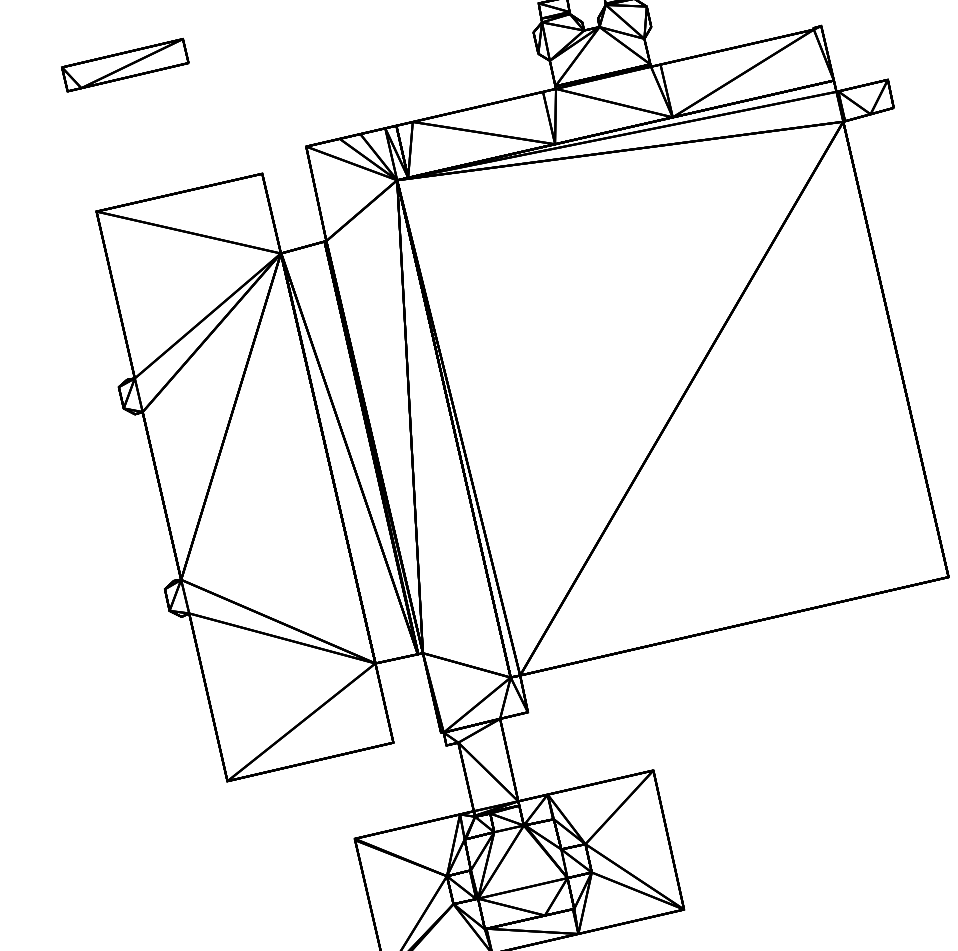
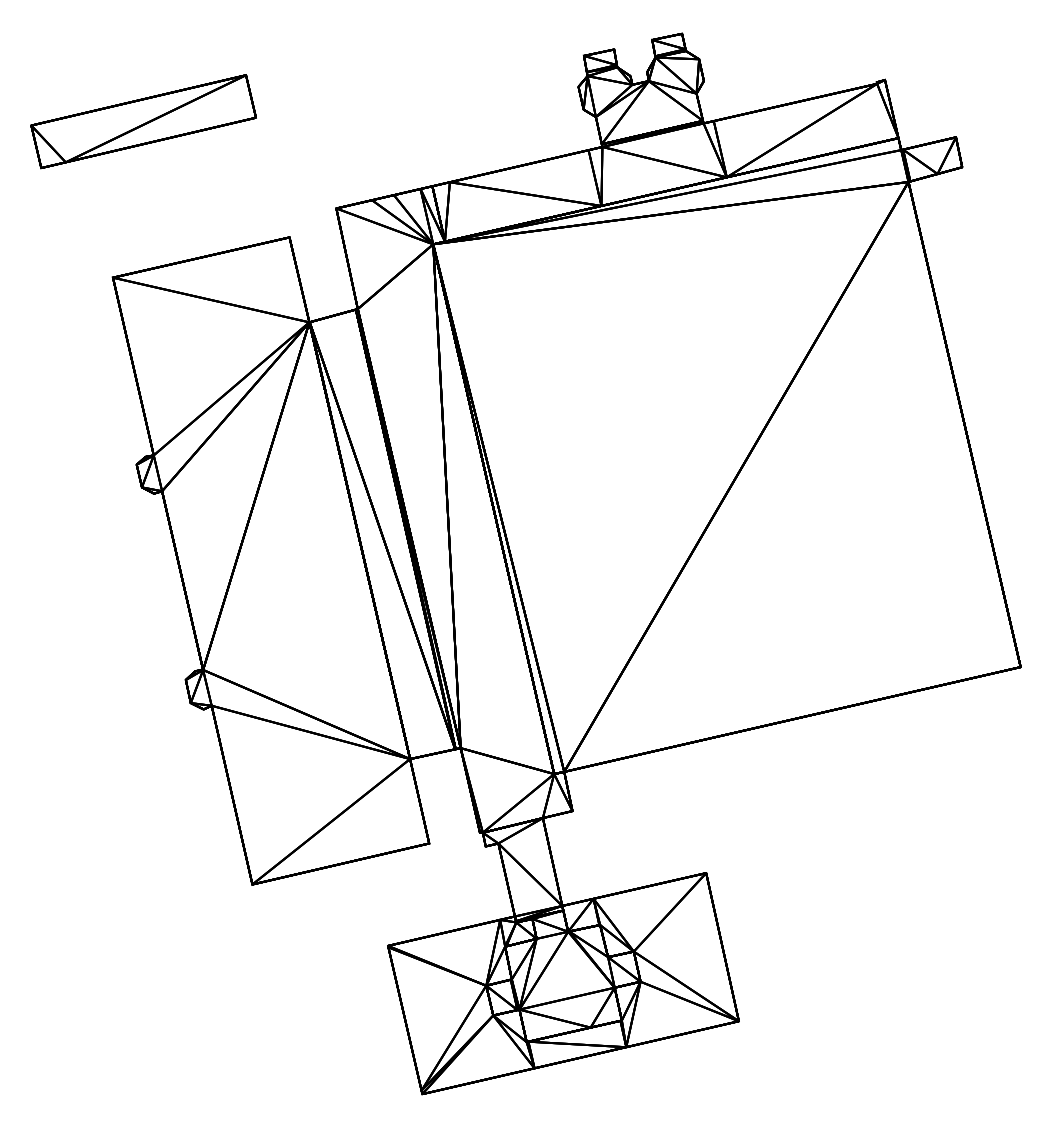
part: (125, 64) -> (143, 121), size x1.67

